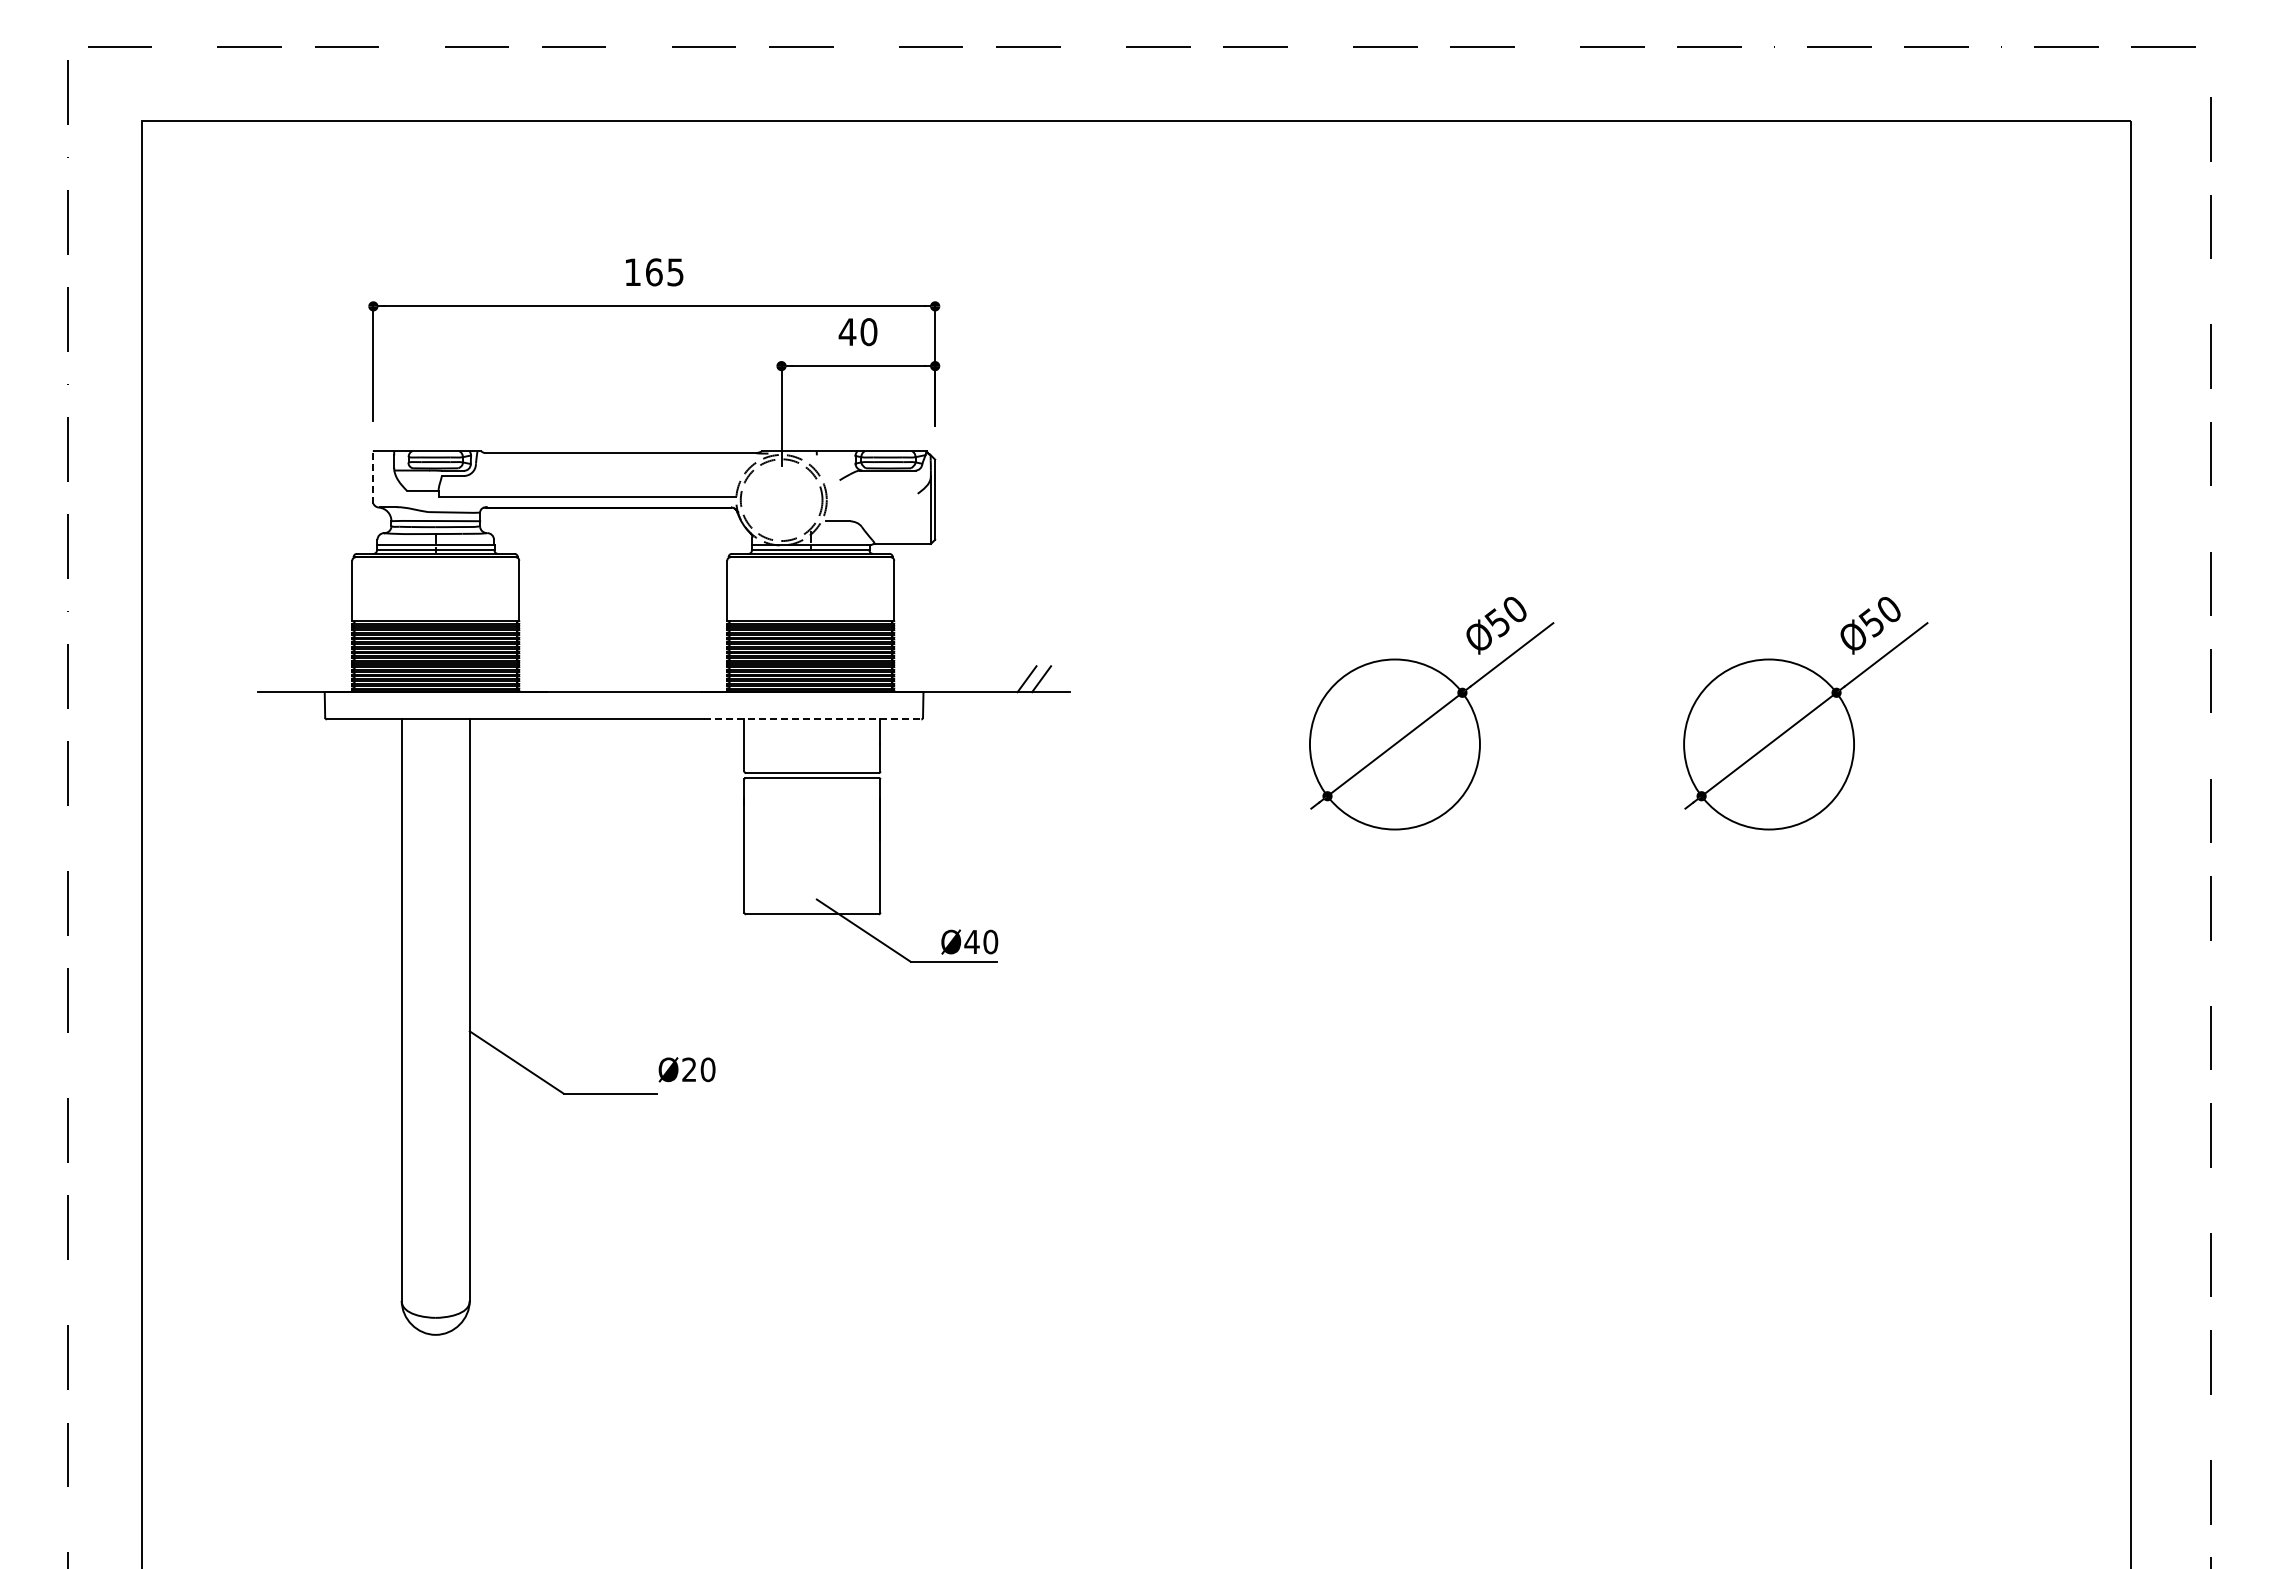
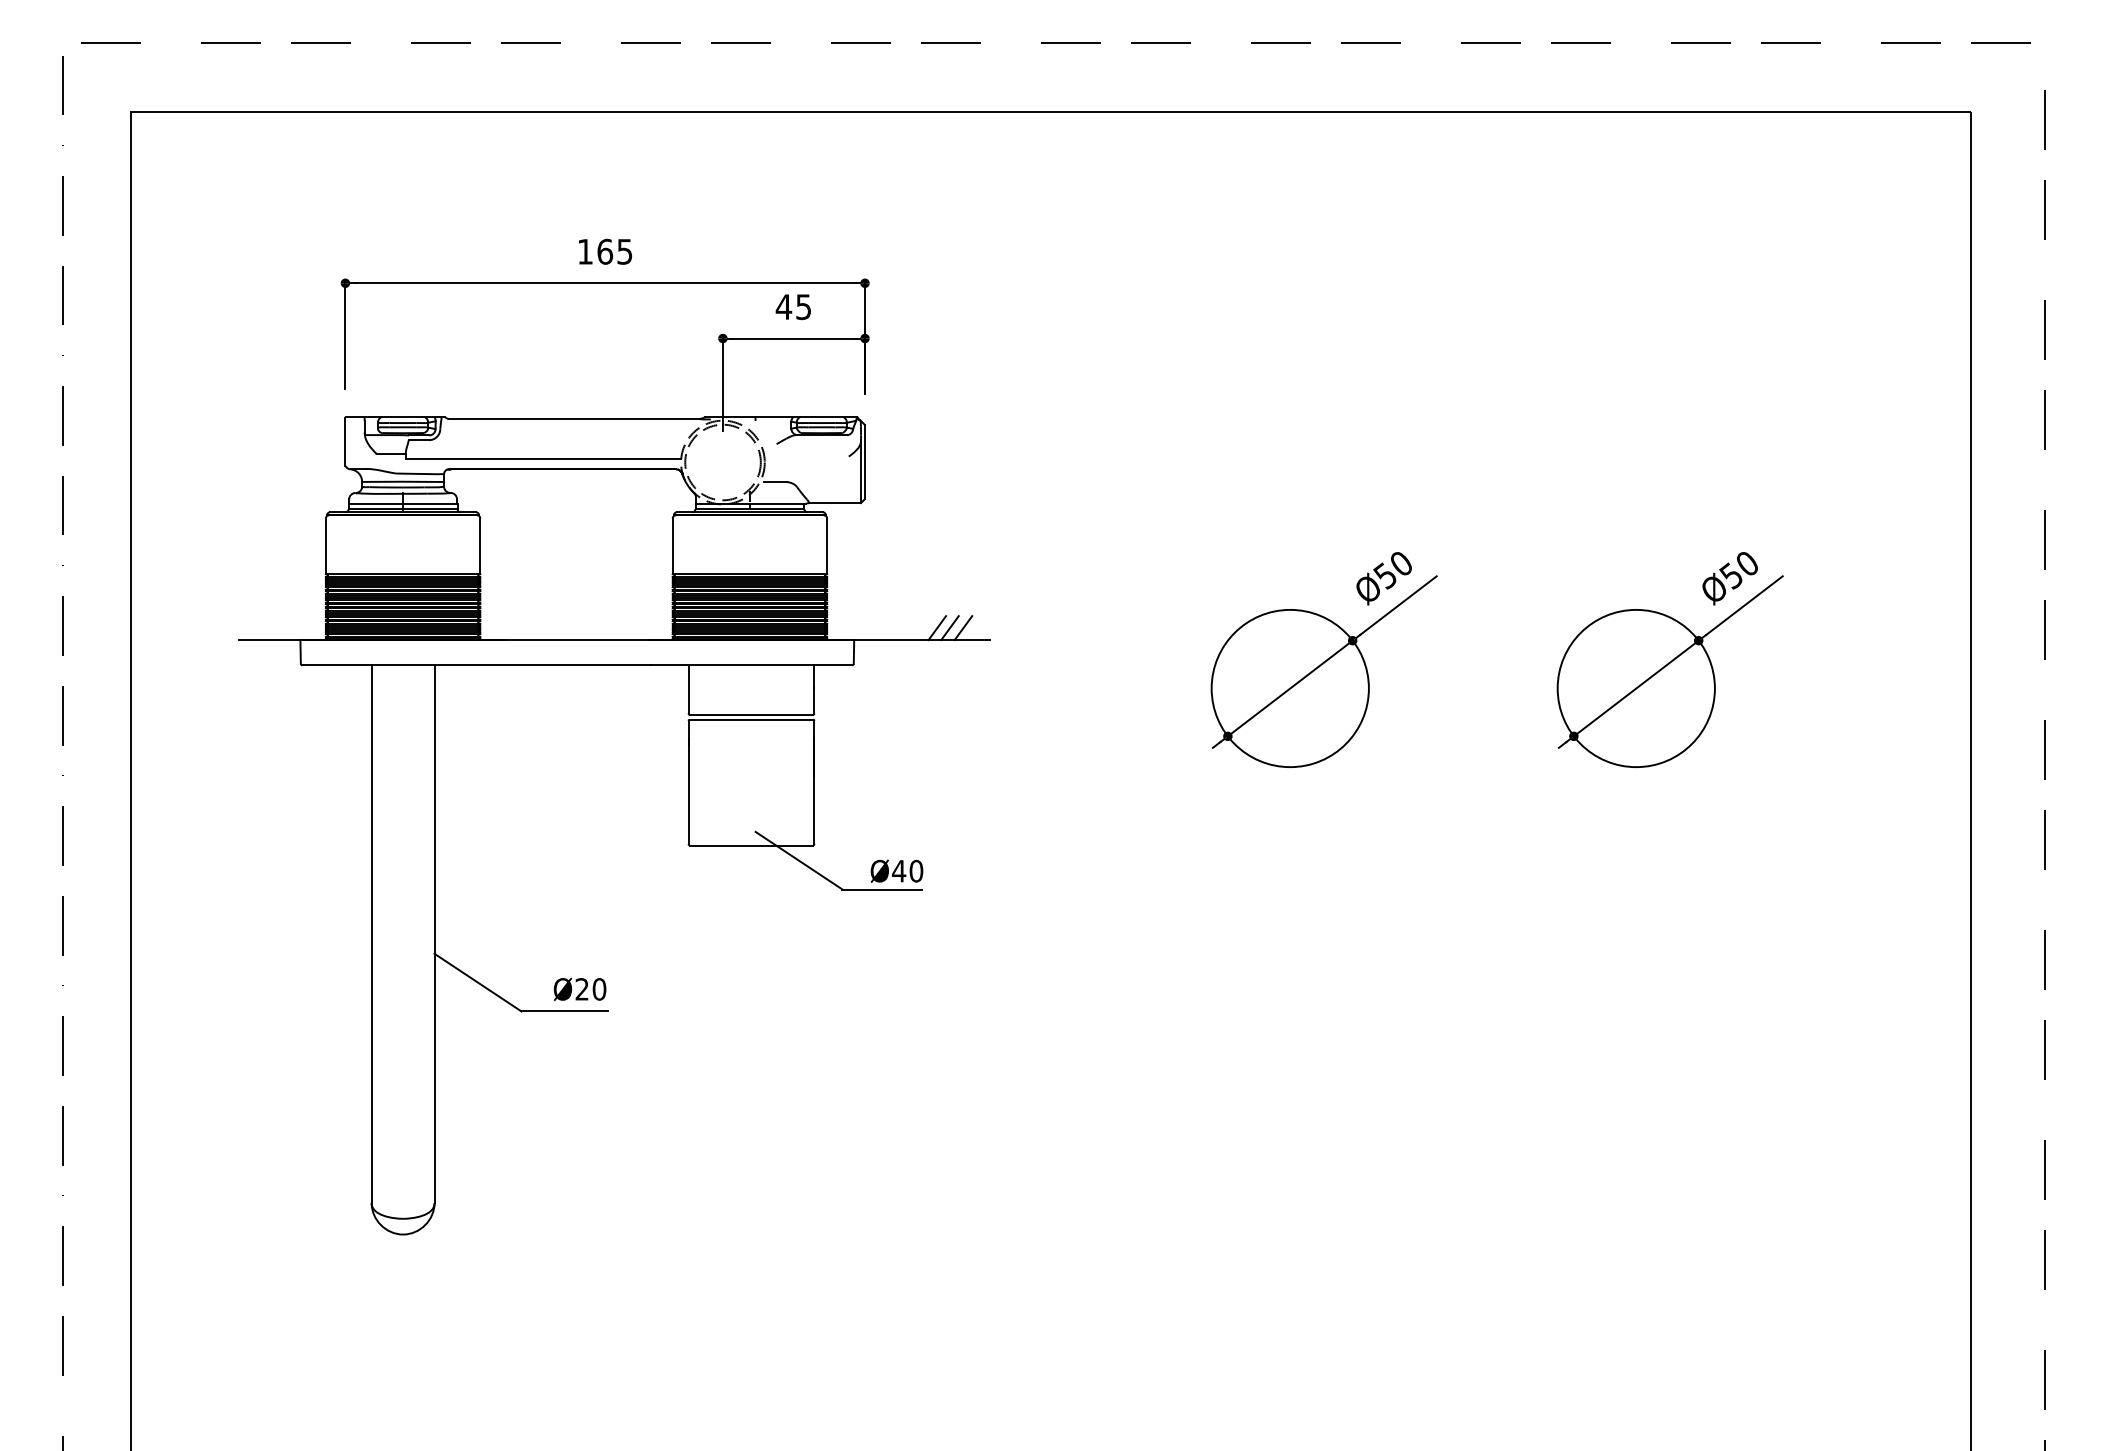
text: (868, 332) -> (803, 307), 40 -> 45
line: (373, 477) -> (345, 441), dashed -> solid
line: (1012, 679) -> (936, 628), added
line: (812, 719) -> (751, 665), dashed -> solid
text: (686, 1069) -> (579, 989), moved

